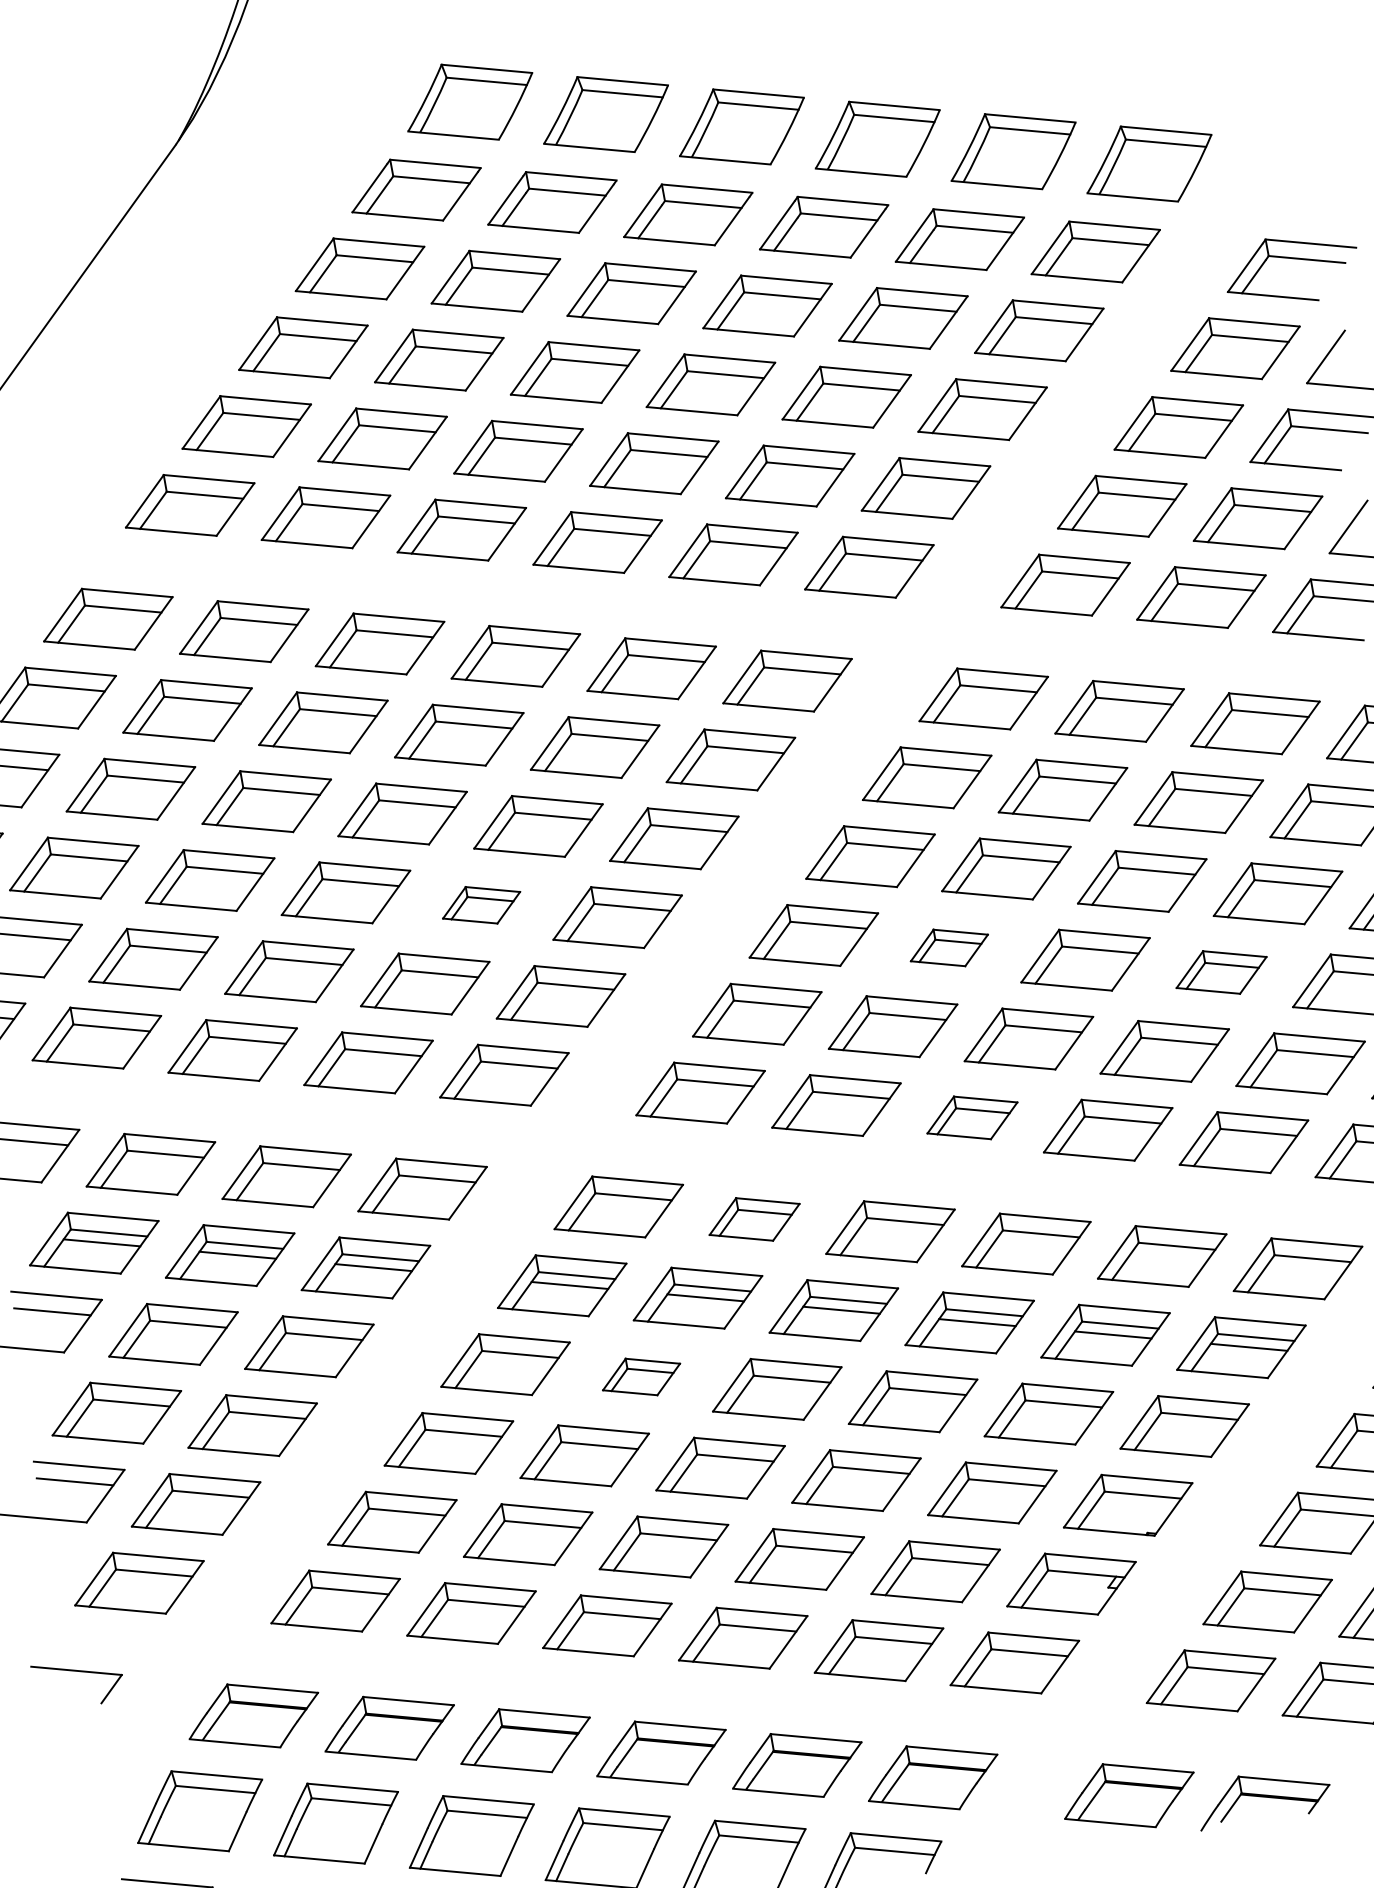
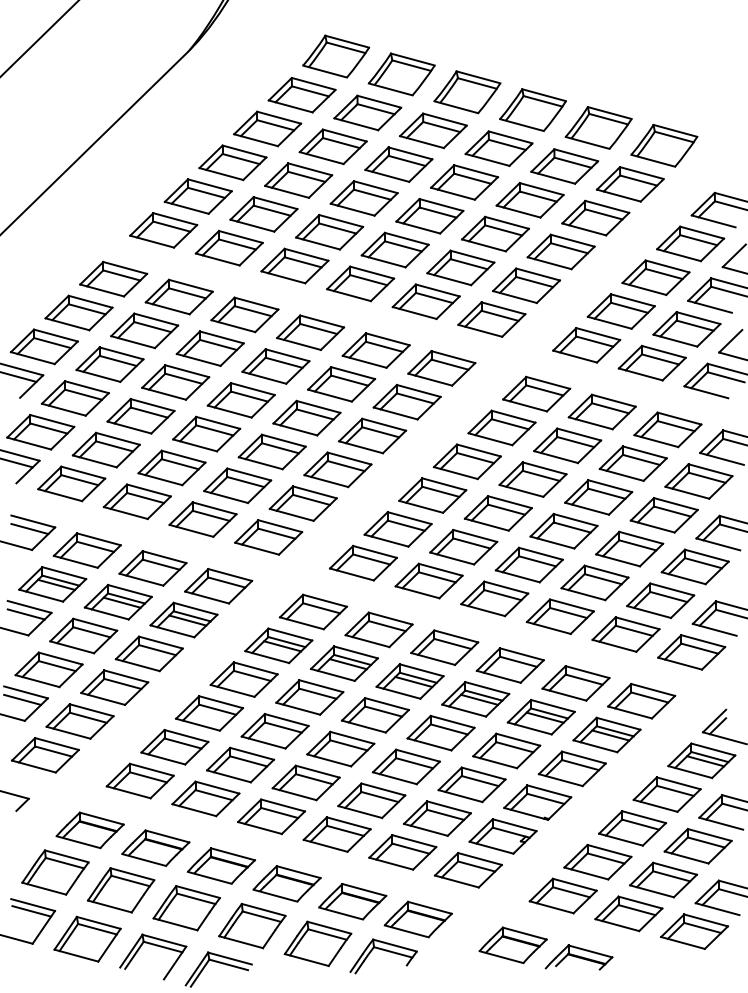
part: (480, 904) -> (271, 451), size x1.67
part: (948, 948) -> (497, 513), size x1.67
part: (1220, 971) -> (629, 548), size x1.43
part: (971, 1117) -> (494, 598), size x1.43
part: (753, 1218) -> (378, 629), size x1.43
part: (640, 1377) -> (309, 697), size x1.67

